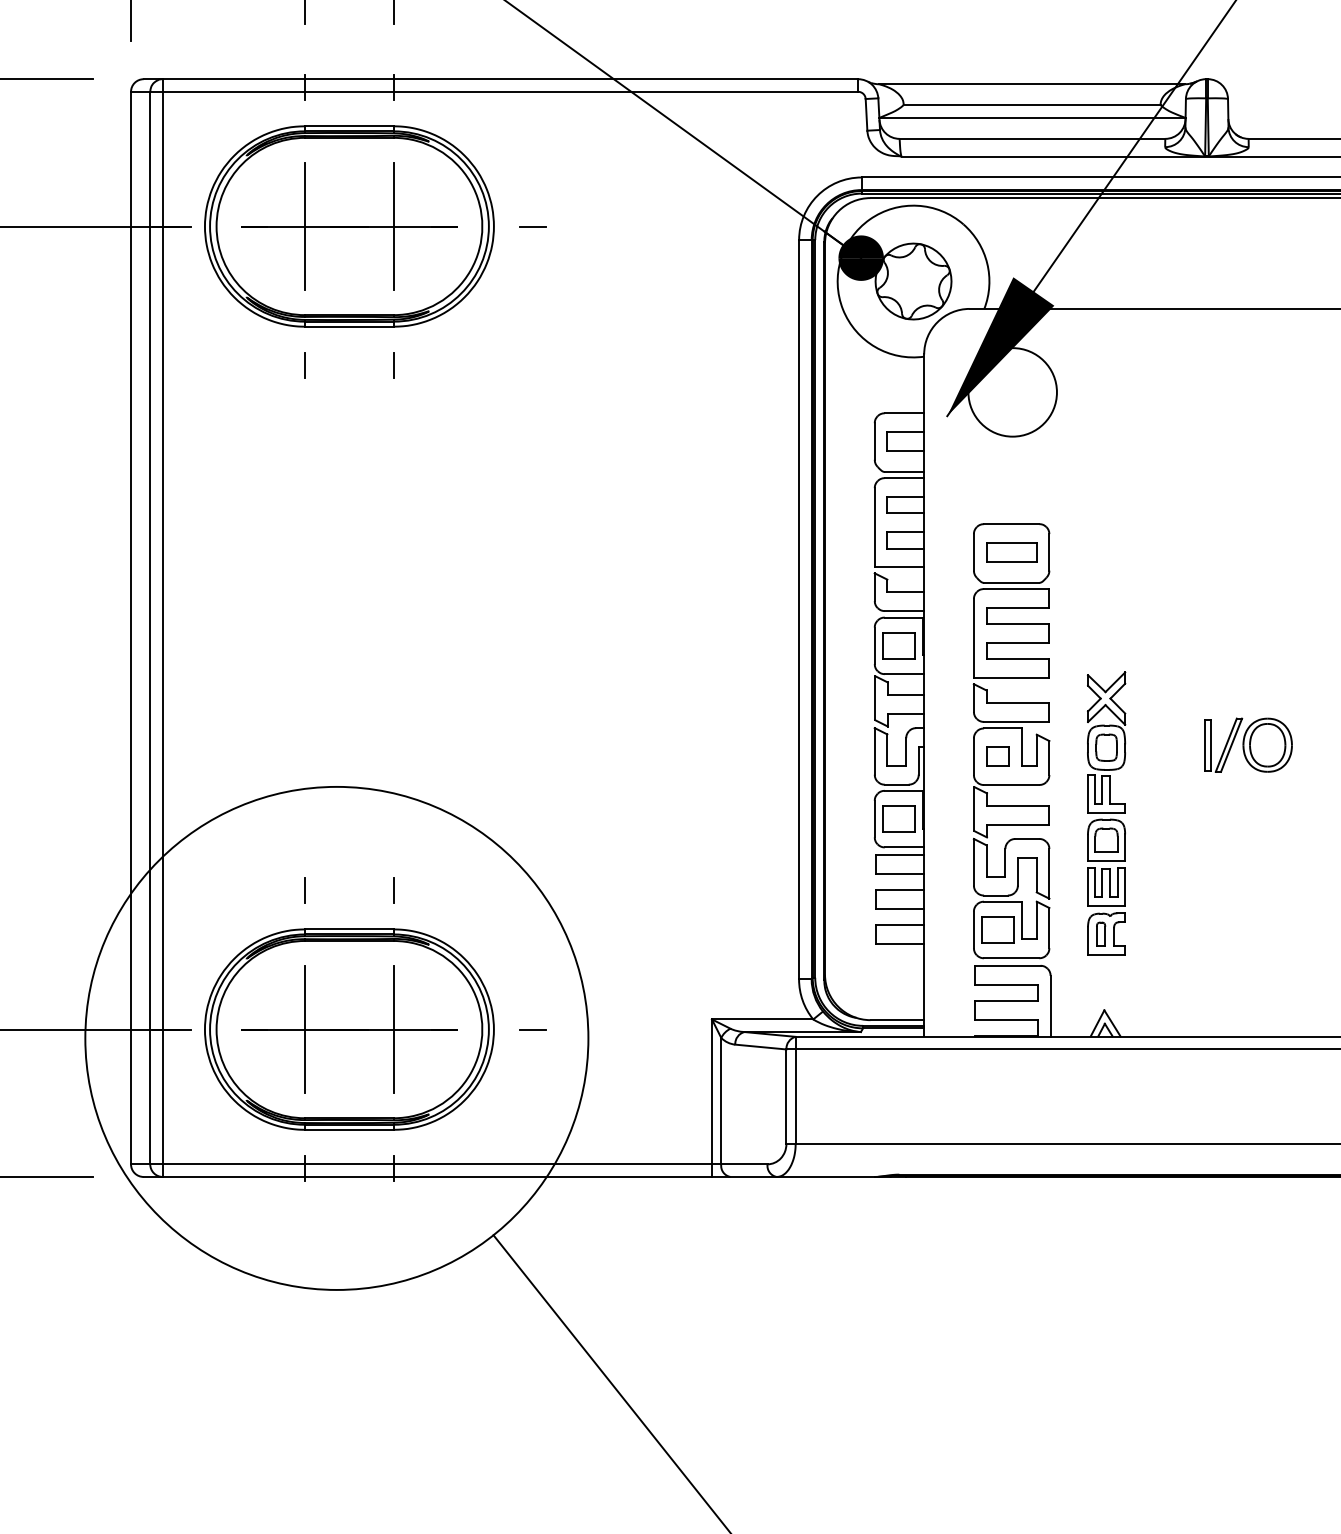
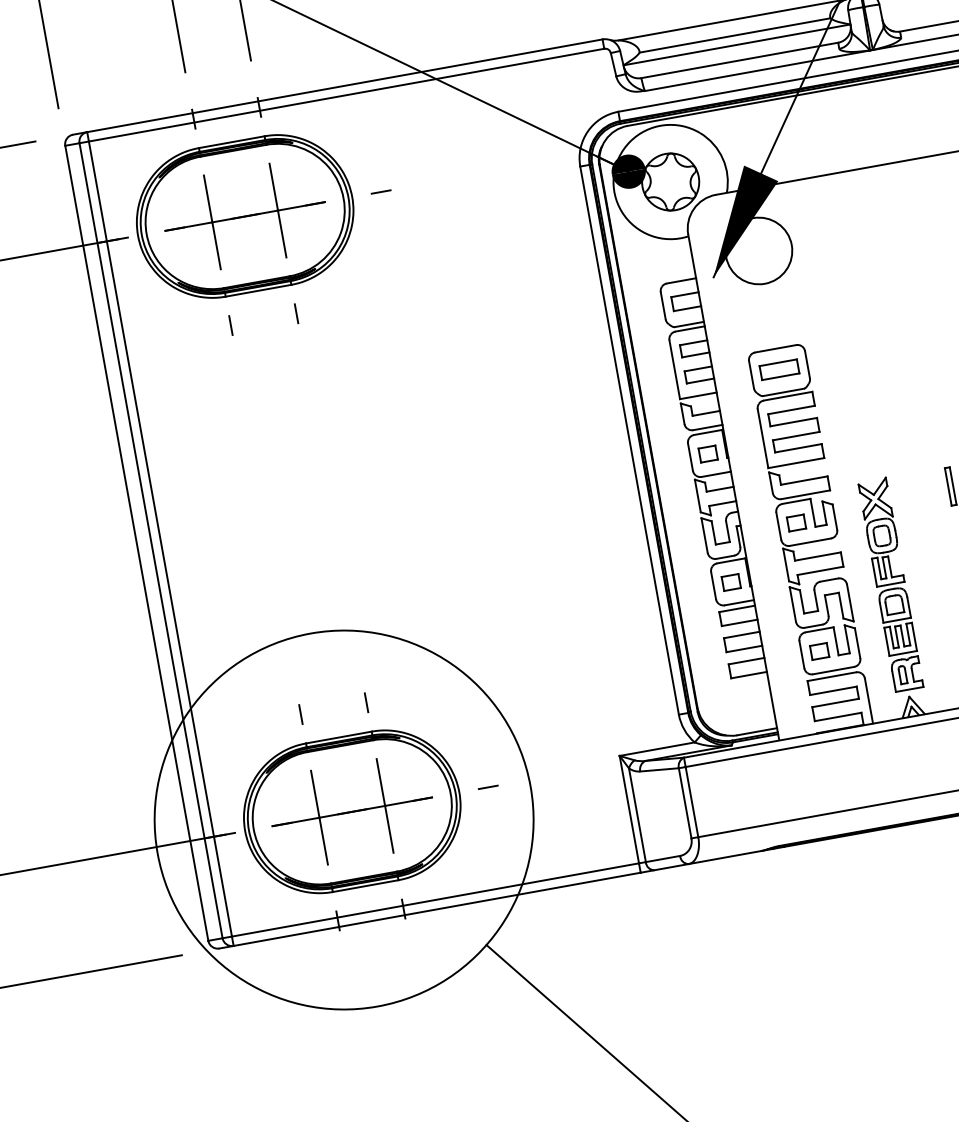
part: (898, 645) -> (708, 453), size x0.71
part: (1106, 813) -> (890, 584), moved
part: (898, 819) -> (731, 582), size x0.71
part: (997, 929) -> (819, 651), size x0.71

